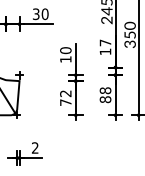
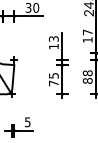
text: (65, 50) -> (53, 38), 10 -> 13
text: (65, 93) -> (53, 75), 72 -> 75
text: (35, 147) -> (27, 121), 2 -> 5

